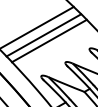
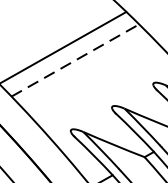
line: (43, 35) -> (74, 60), solid -> dashed
line: (48, 40) -> (83, 69), removed

